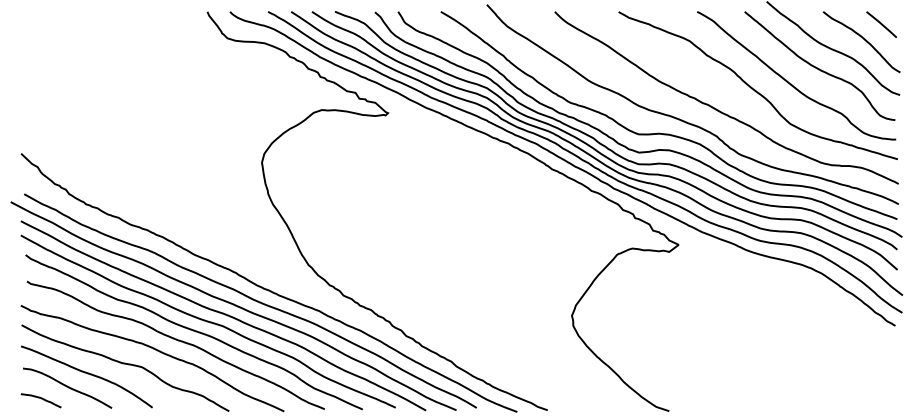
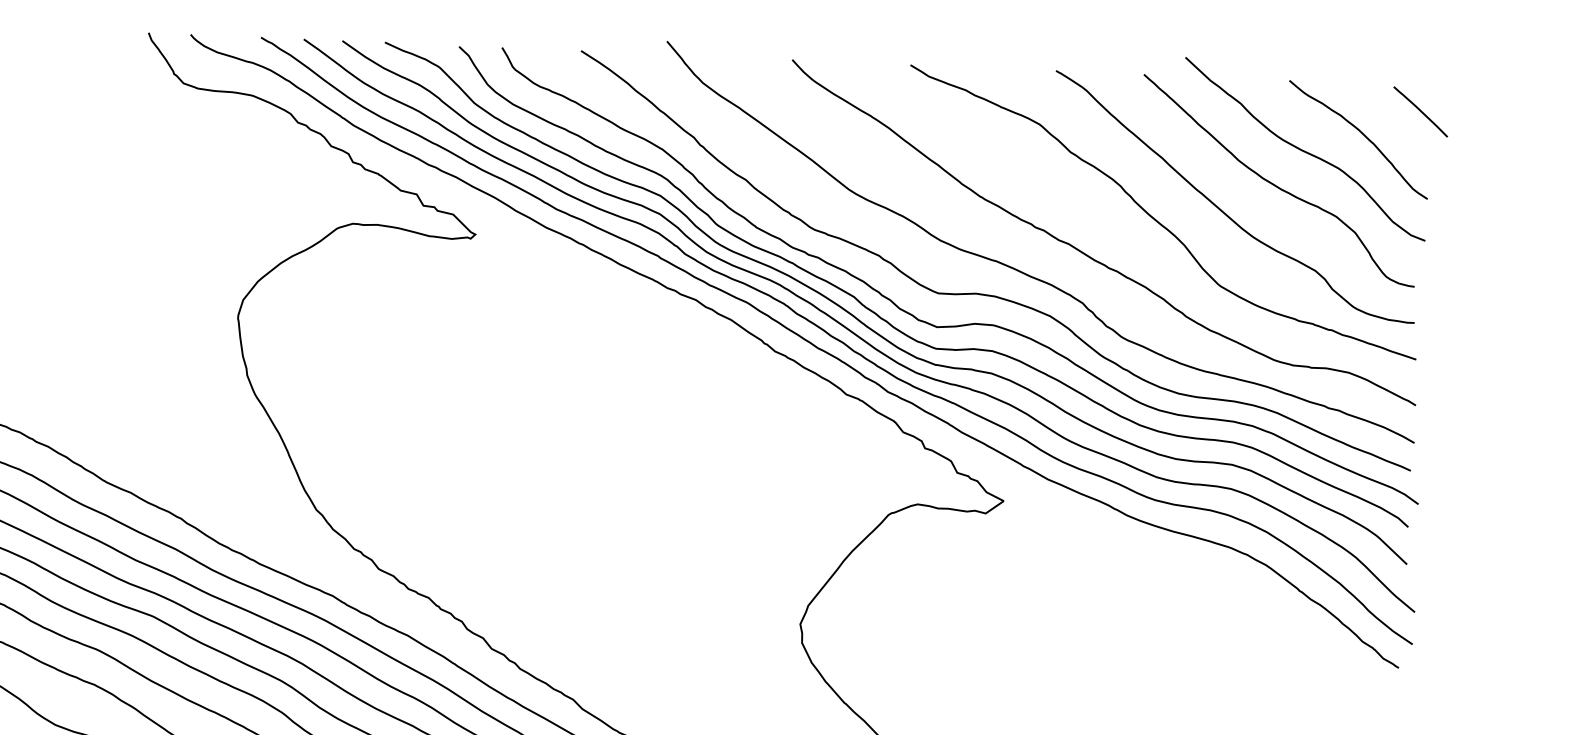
line: (881, 24) -> (1420, 111), moved

